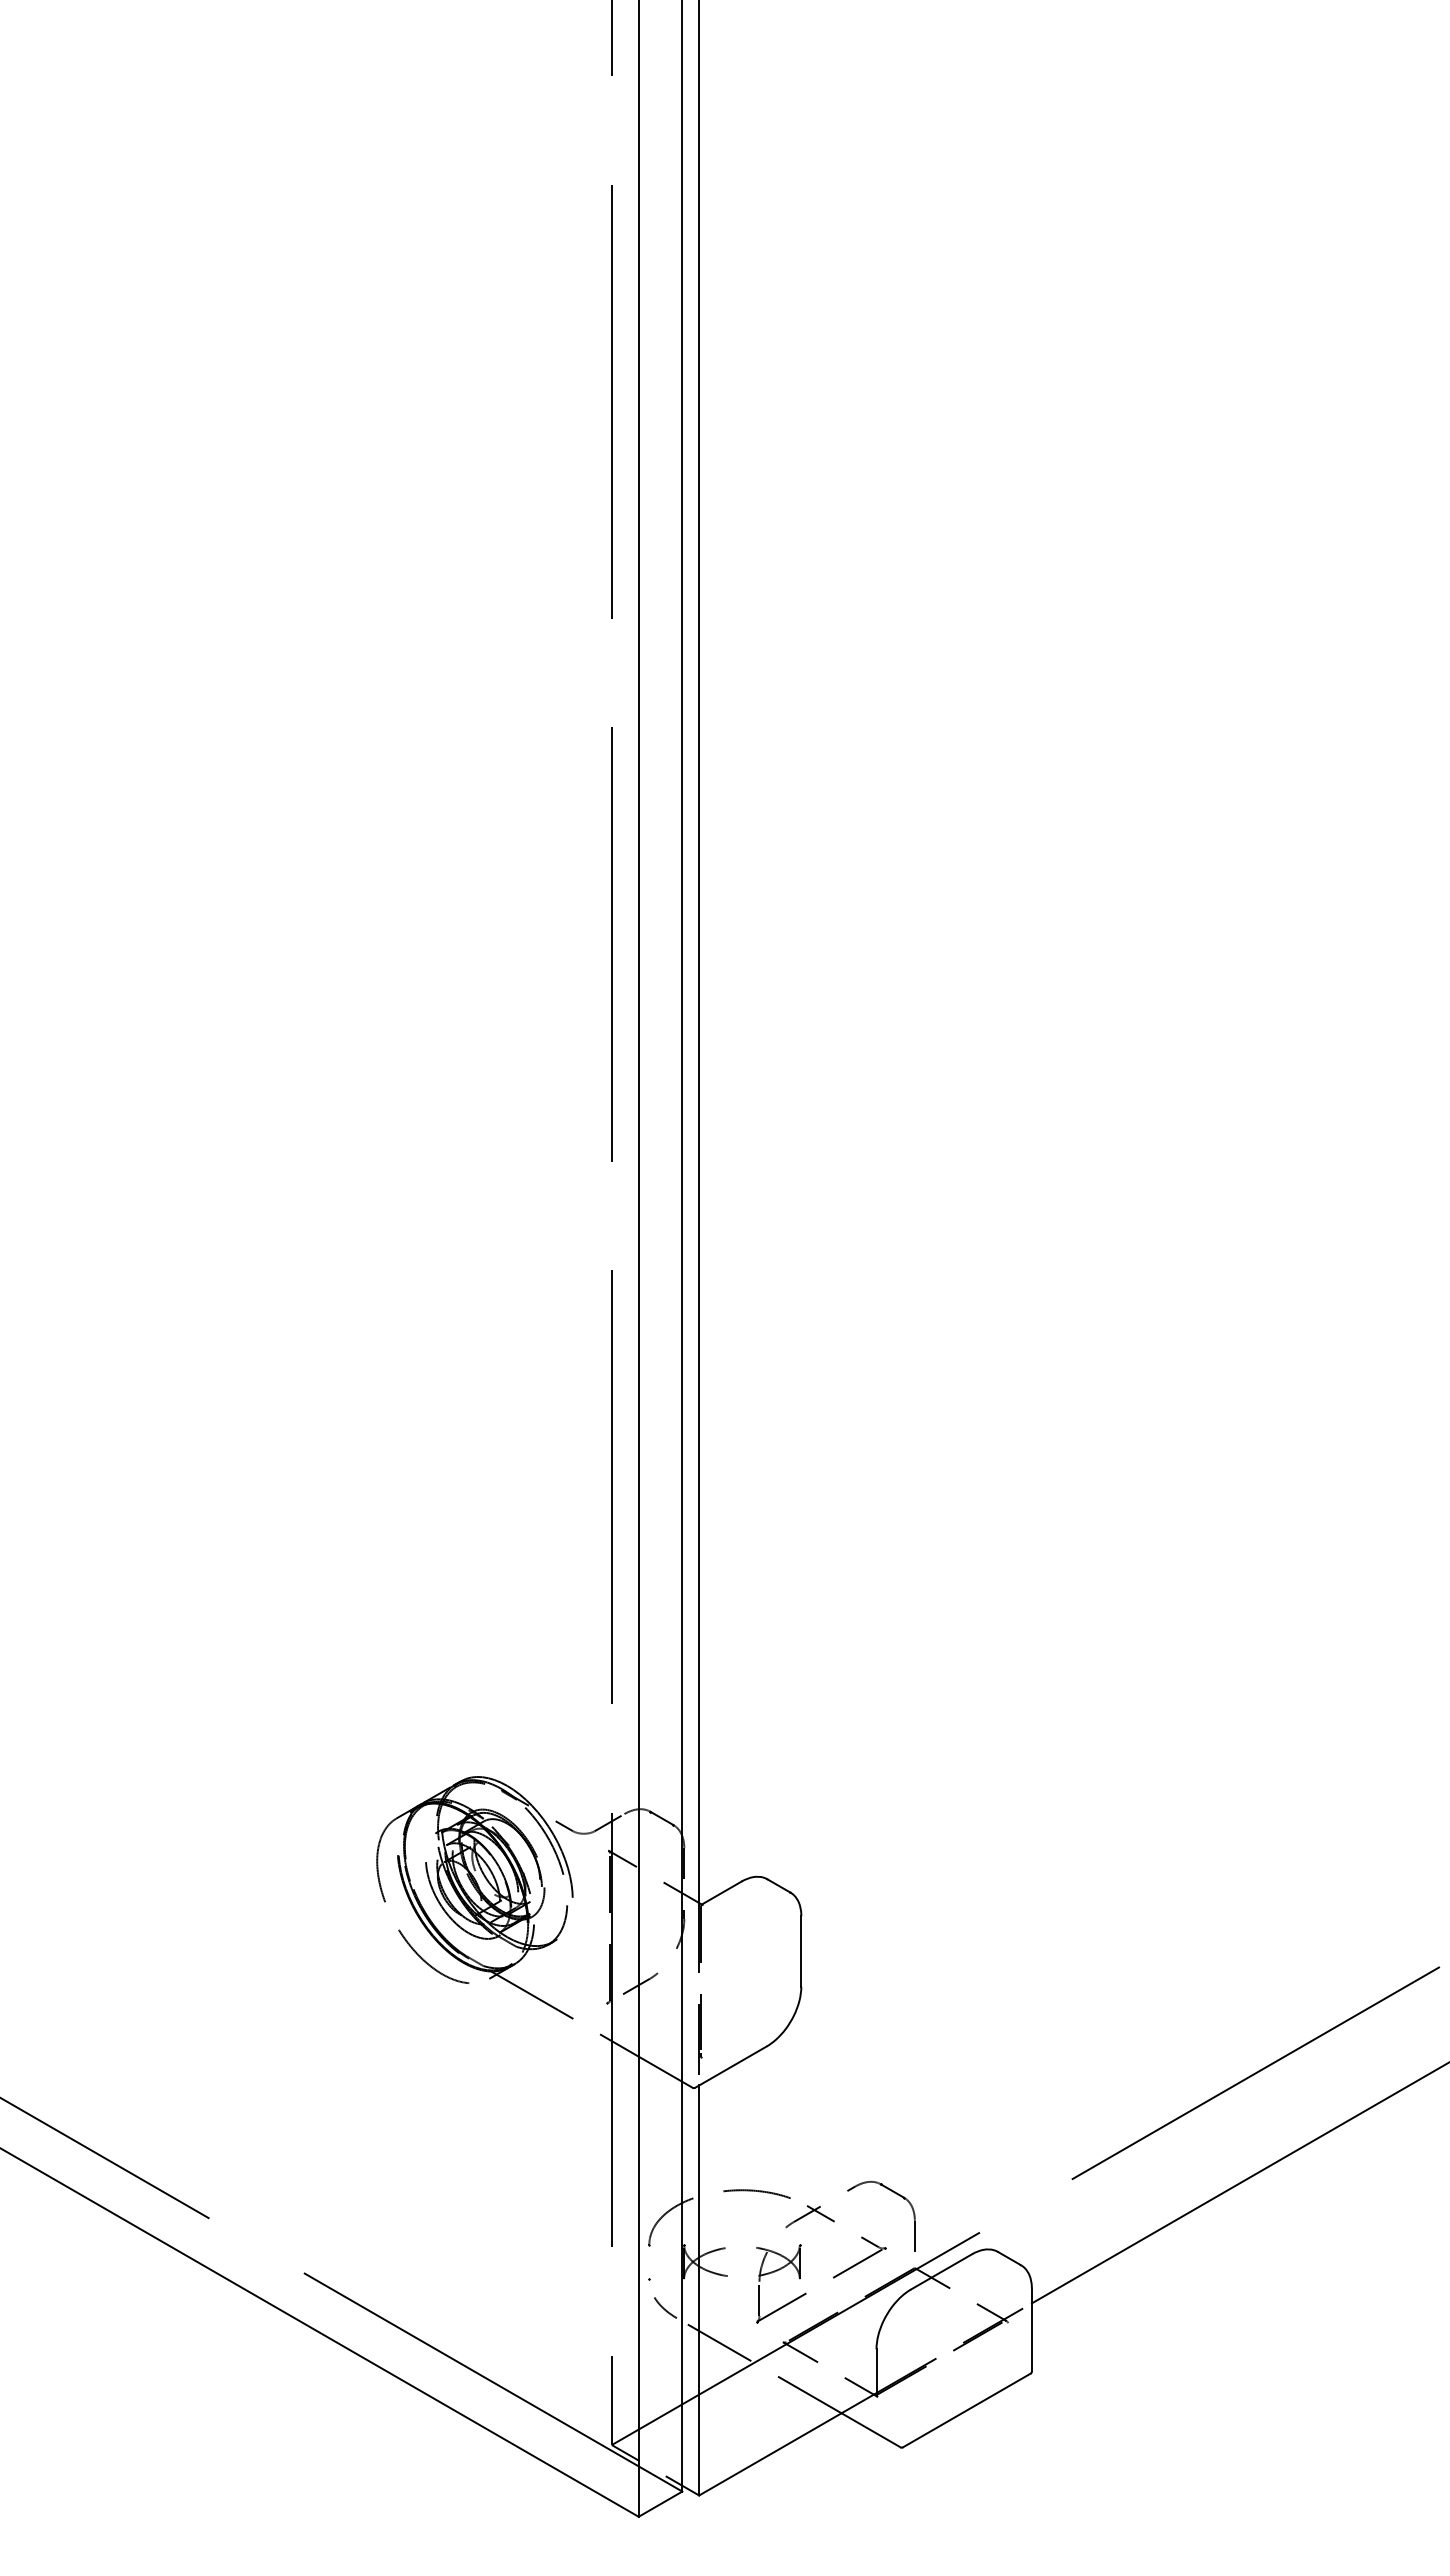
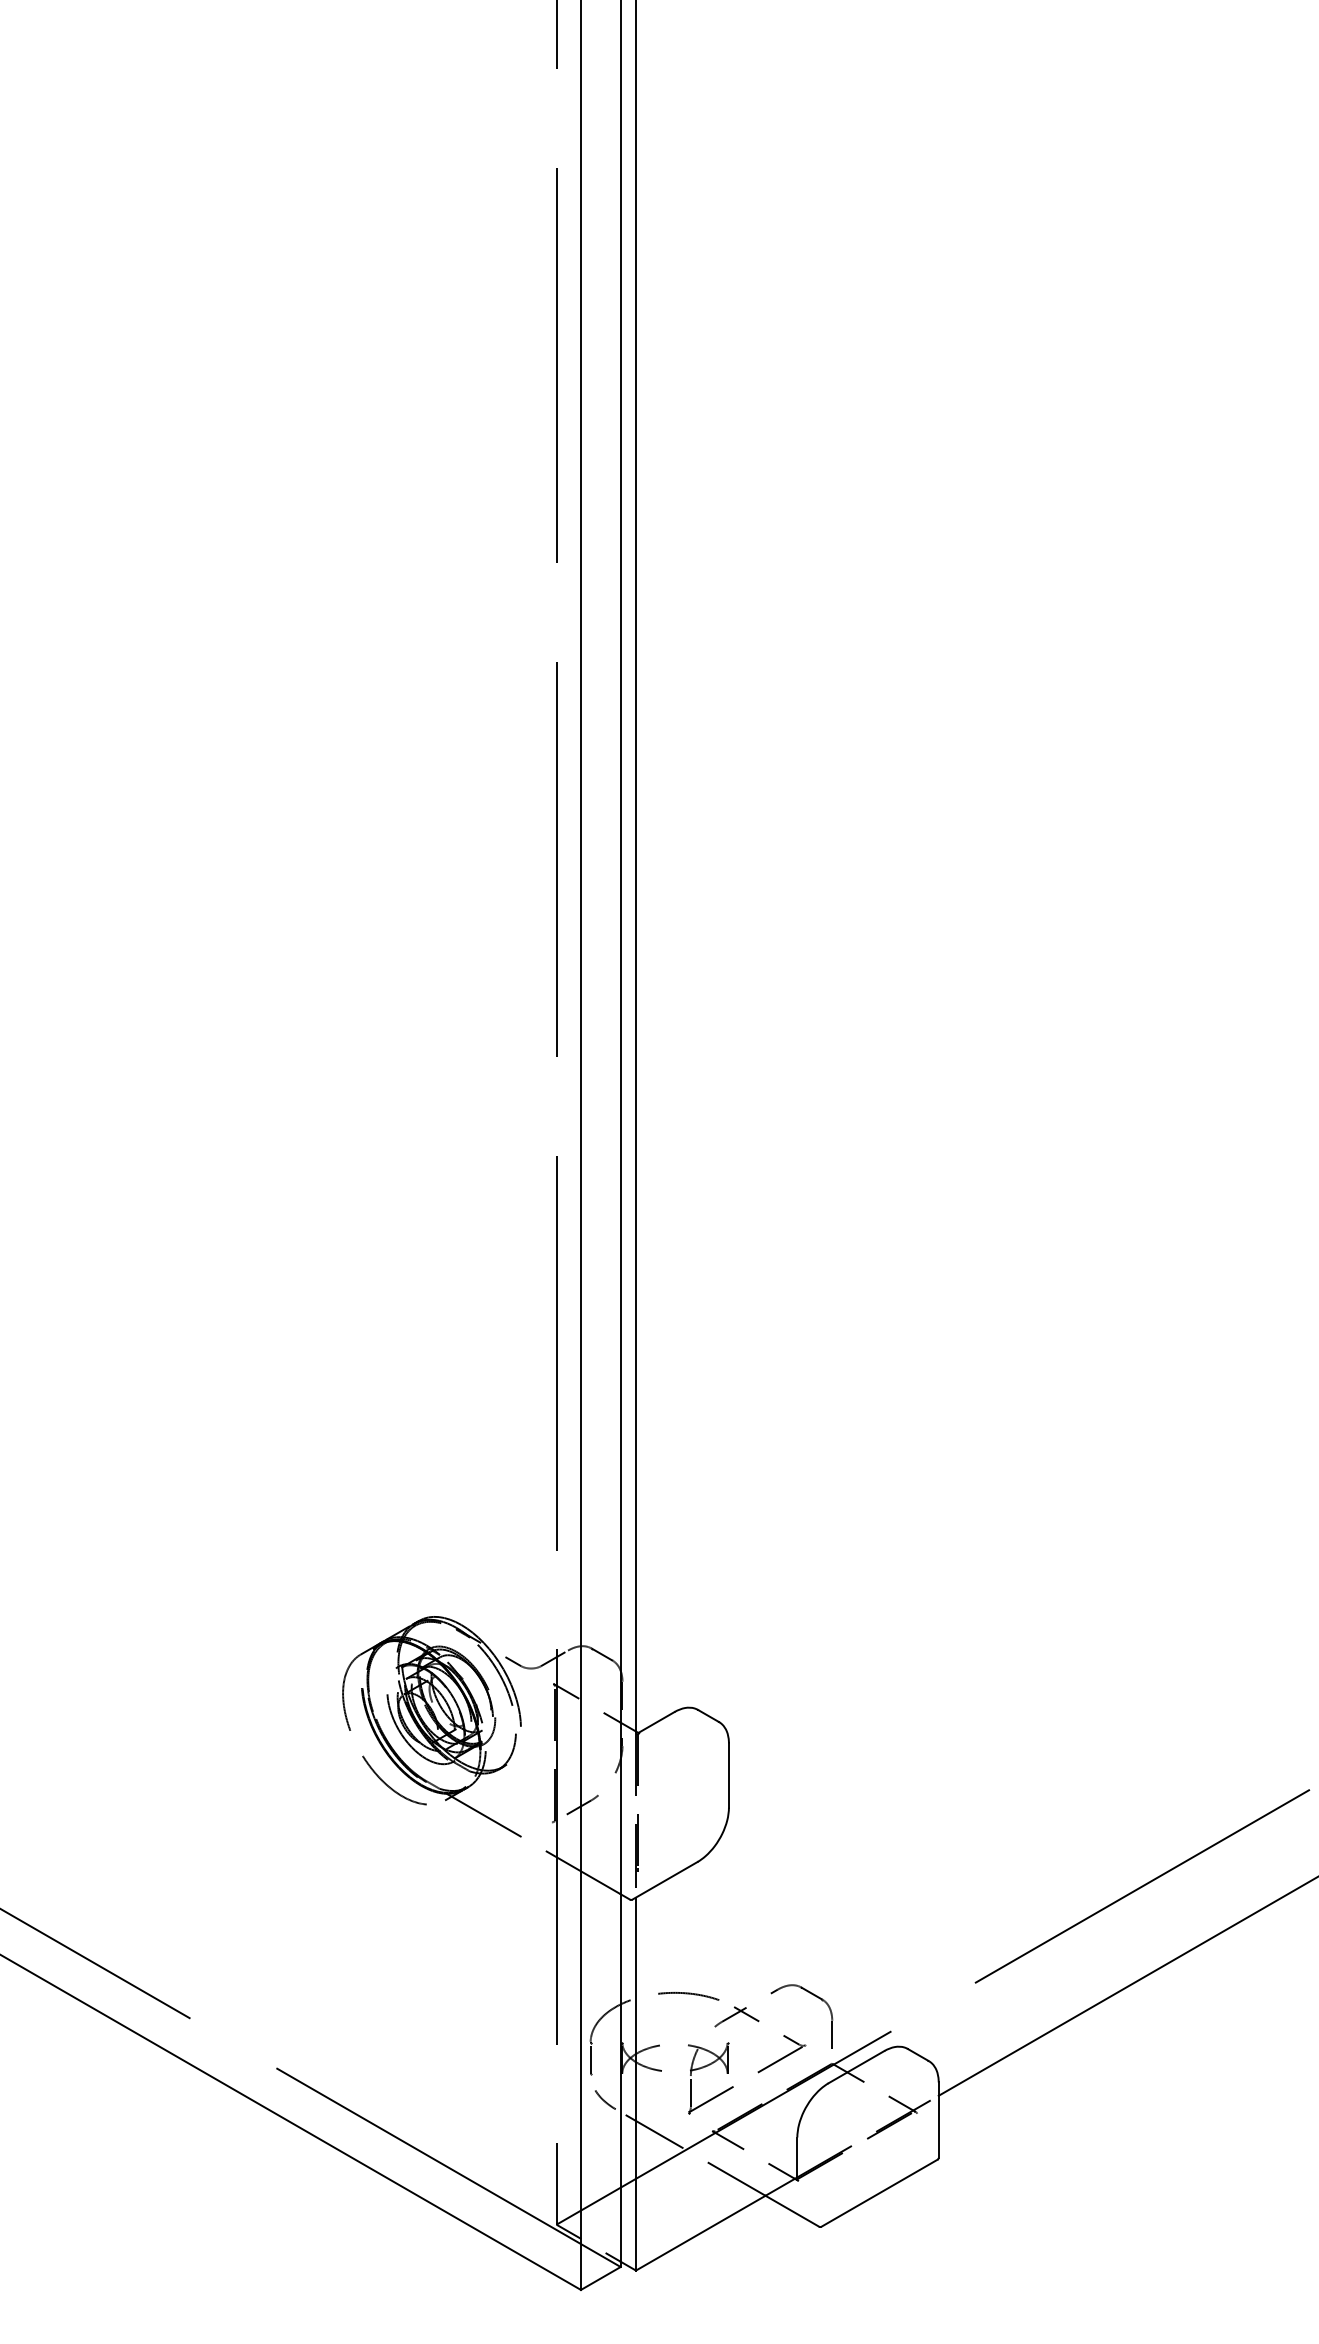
line: (649, 2261) -> (590, 2057), added

